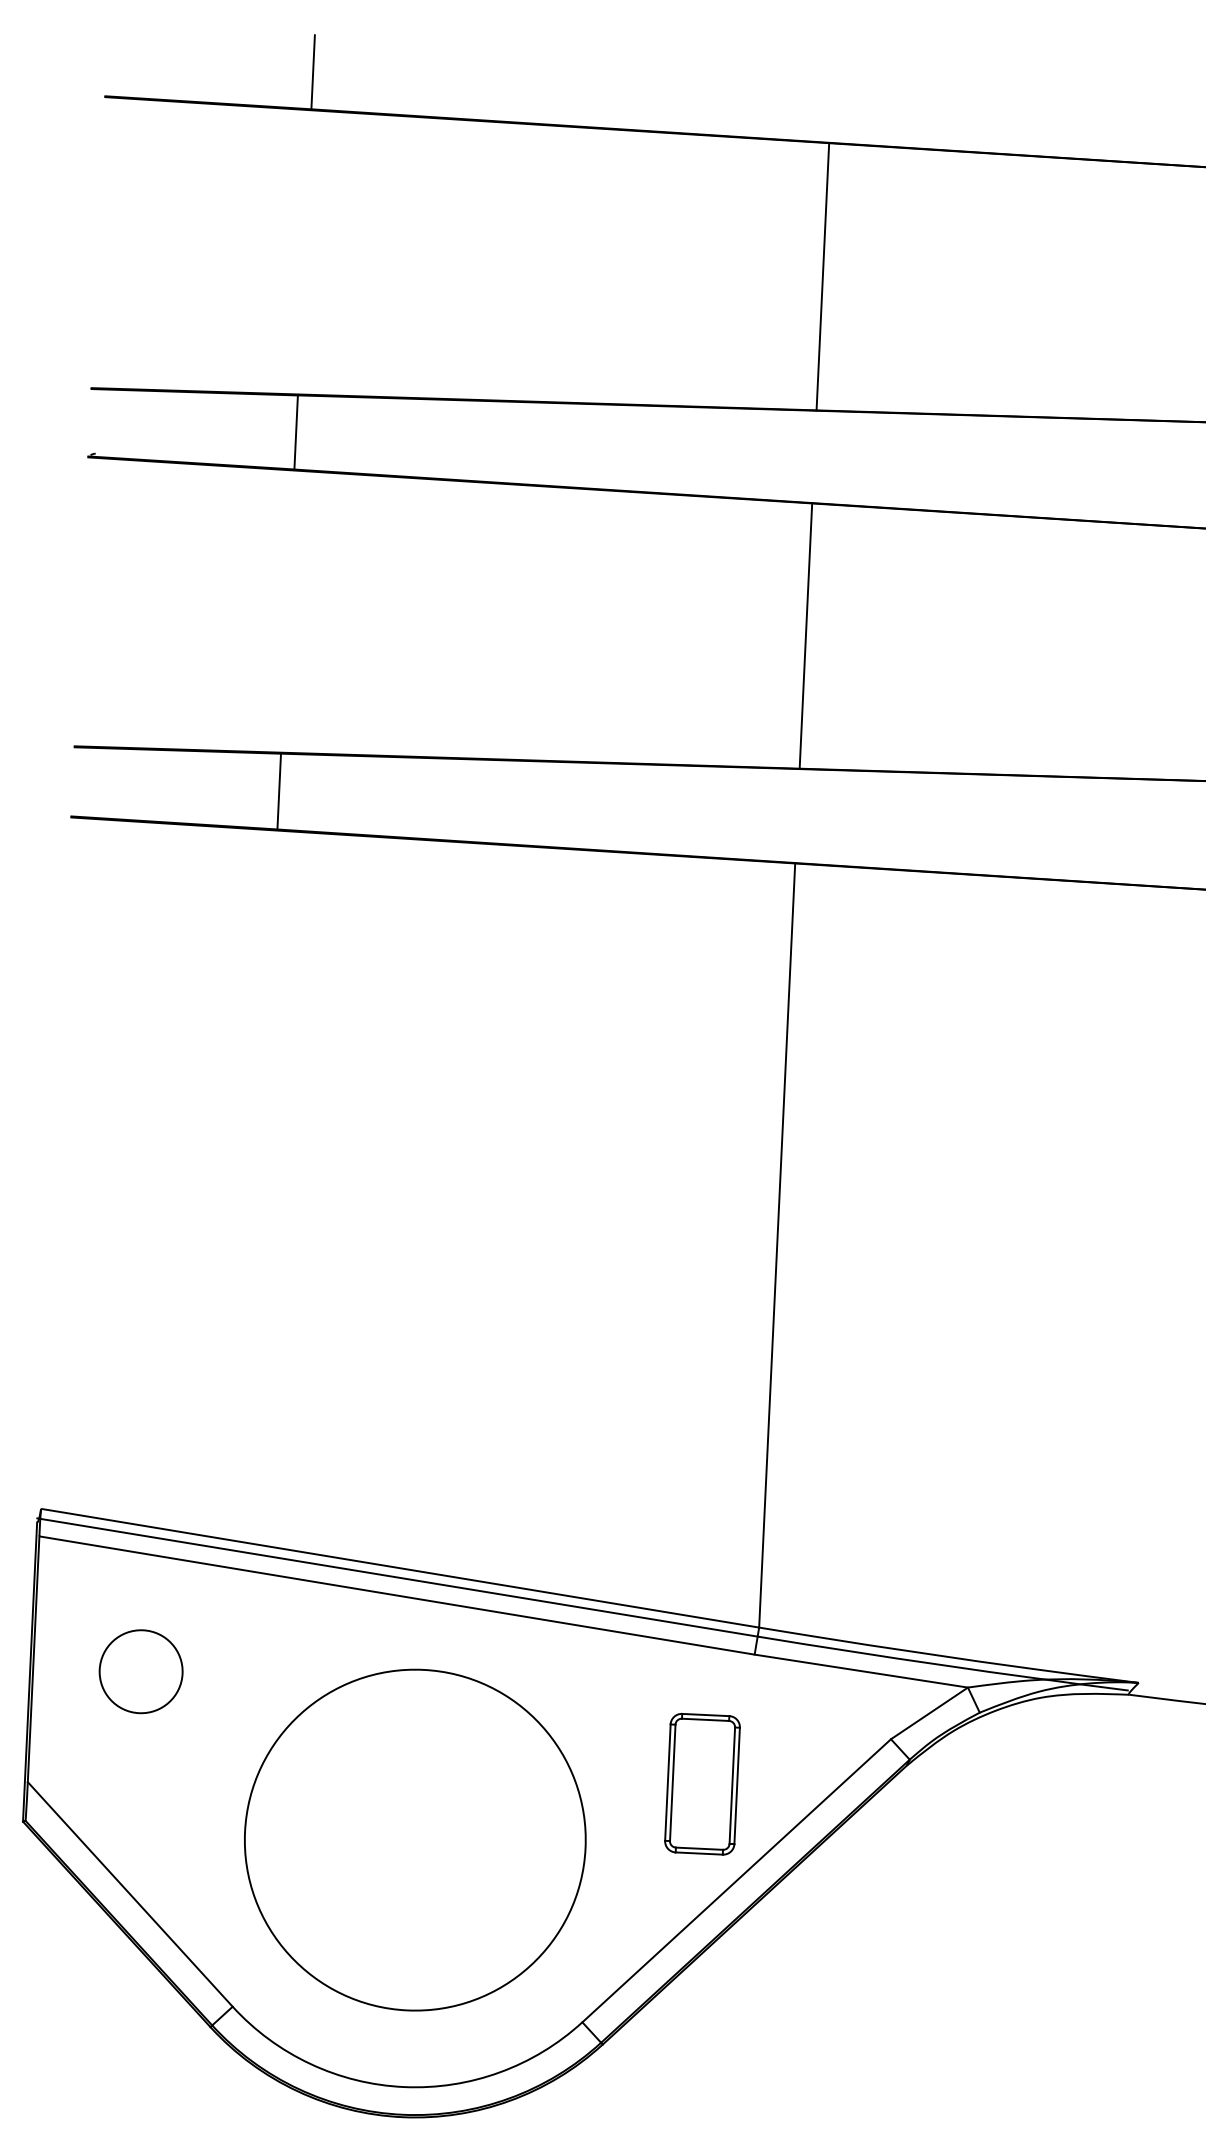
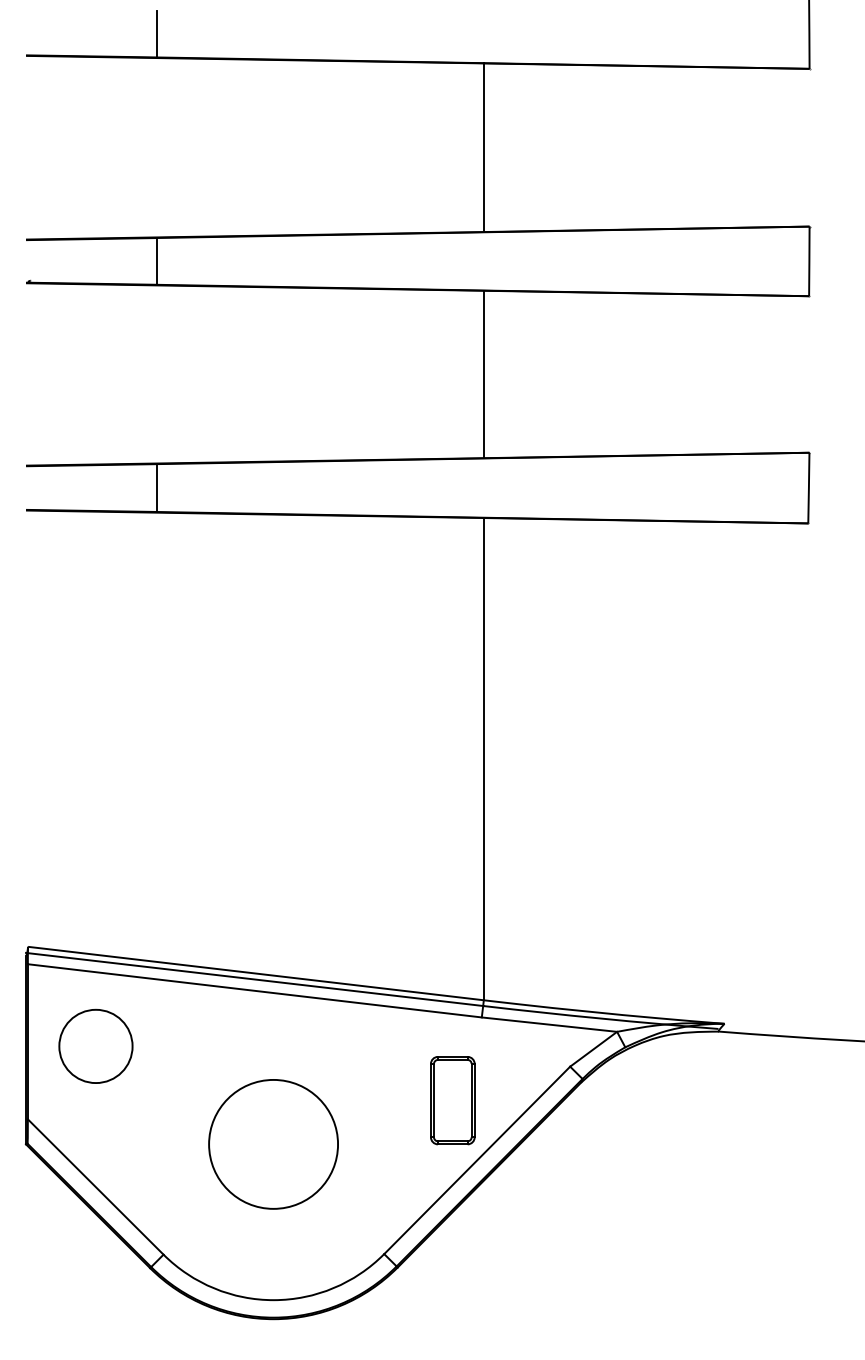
circle: (140, 1671) -> (95, 1046), size x1.4
circle: (415, 1840) -> (273, 1144), size x0.6

